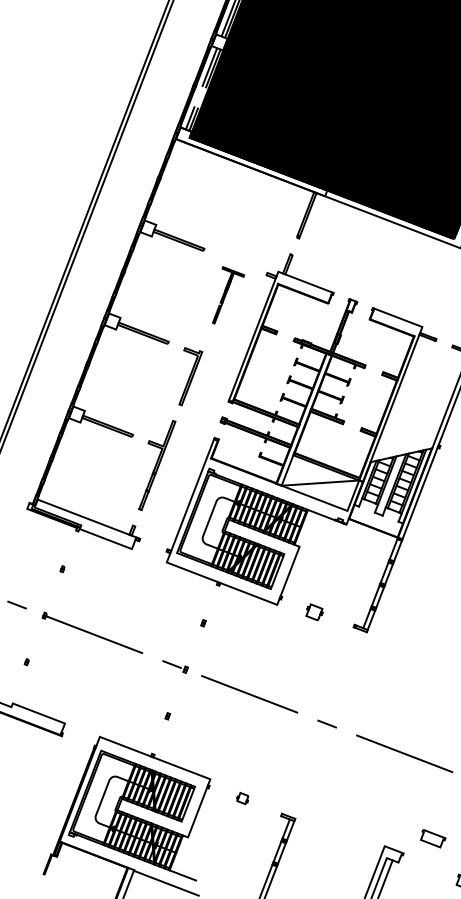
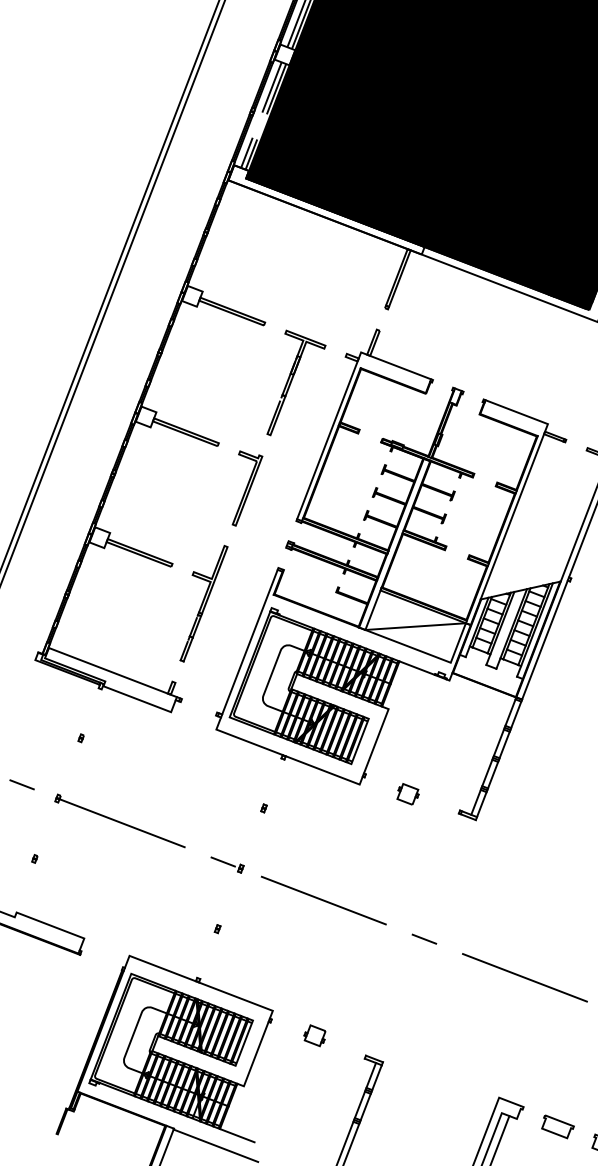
part: (228, 294) -> (296, 382), size x1.43
part: (242, 798) -> (314, 1035), size x1.43
part: (432, 838) -> (557, 1126), moved

